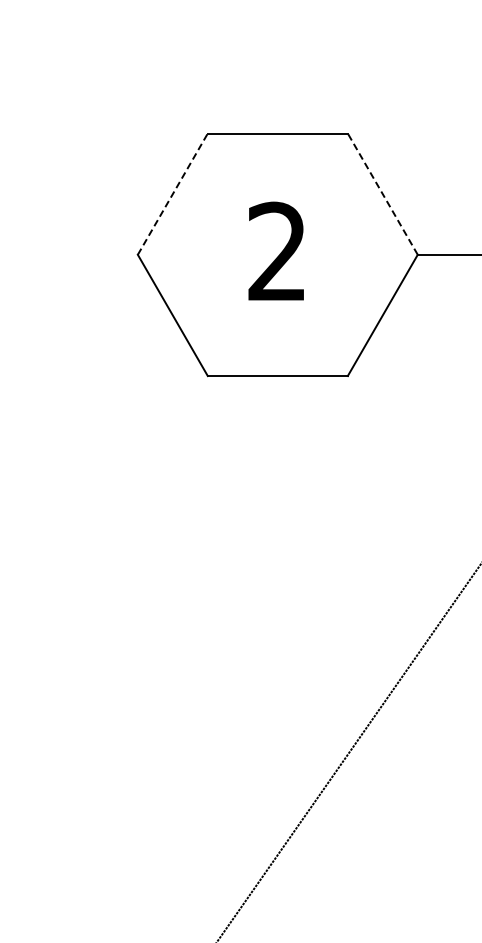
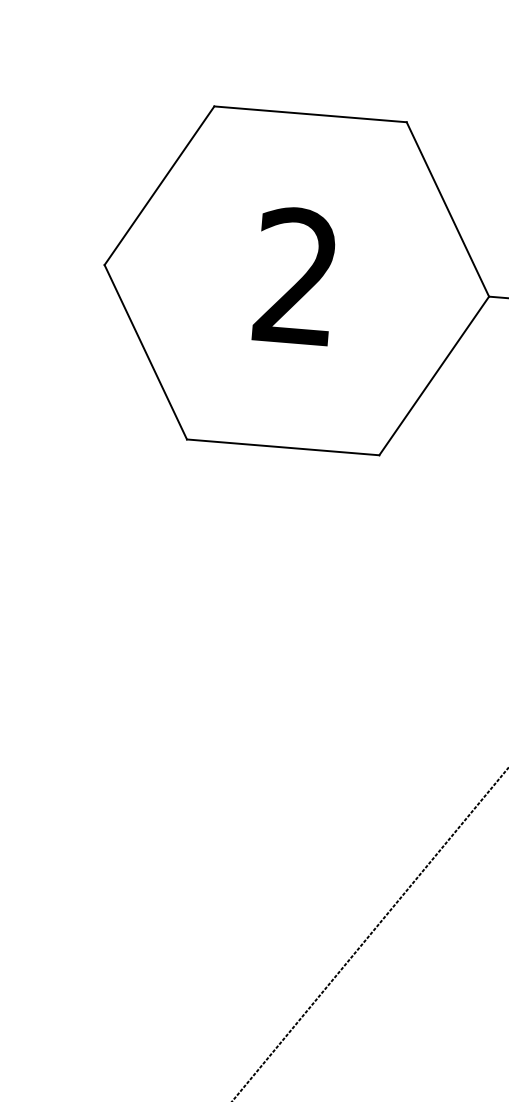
line: (172, 194) -> (159, 186), dashed -> solid
line: (382, 194) -> (447, 209), dashed -> solid

